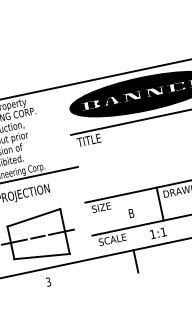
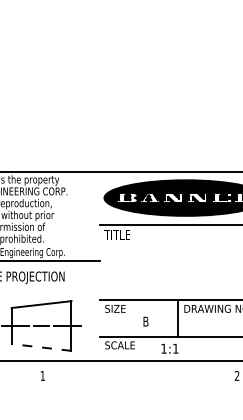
line: (42, 256) -> (41, 347), solid -> dashed
line: (136, 261) -> (140, 373), removed
text: (48, 281) -> (42, 375), 3 -> 1

